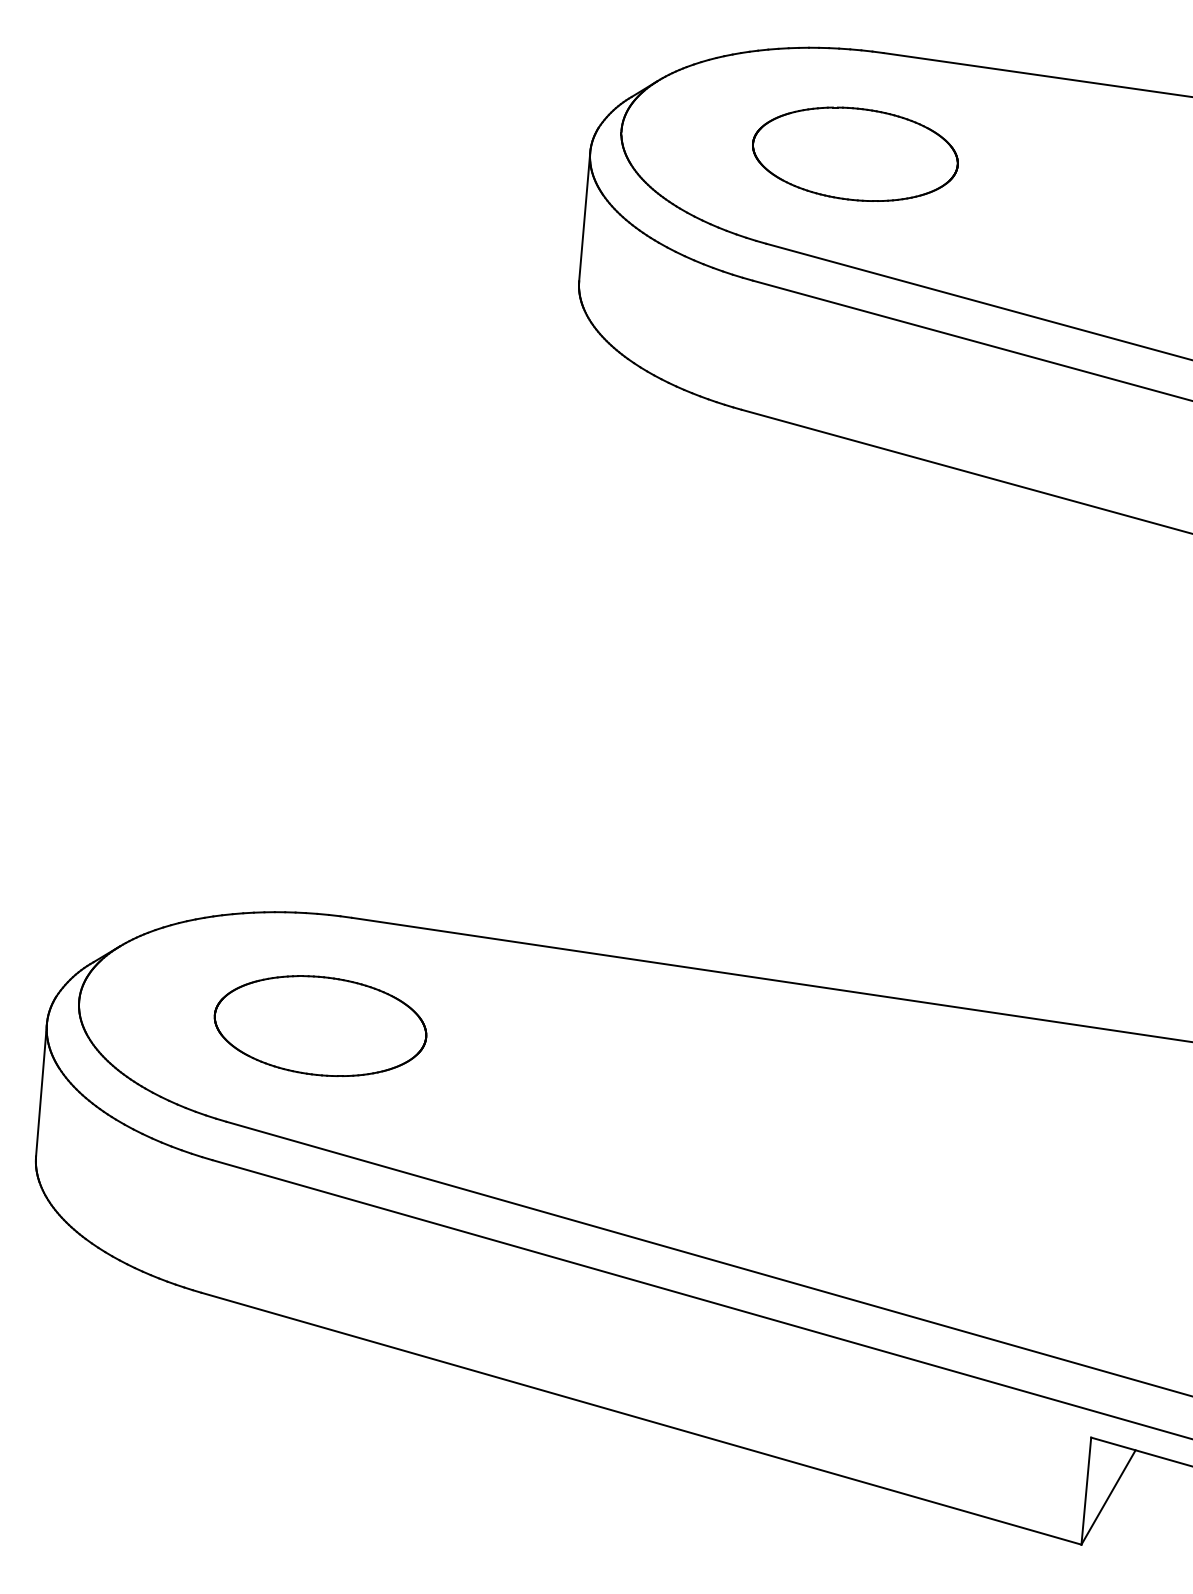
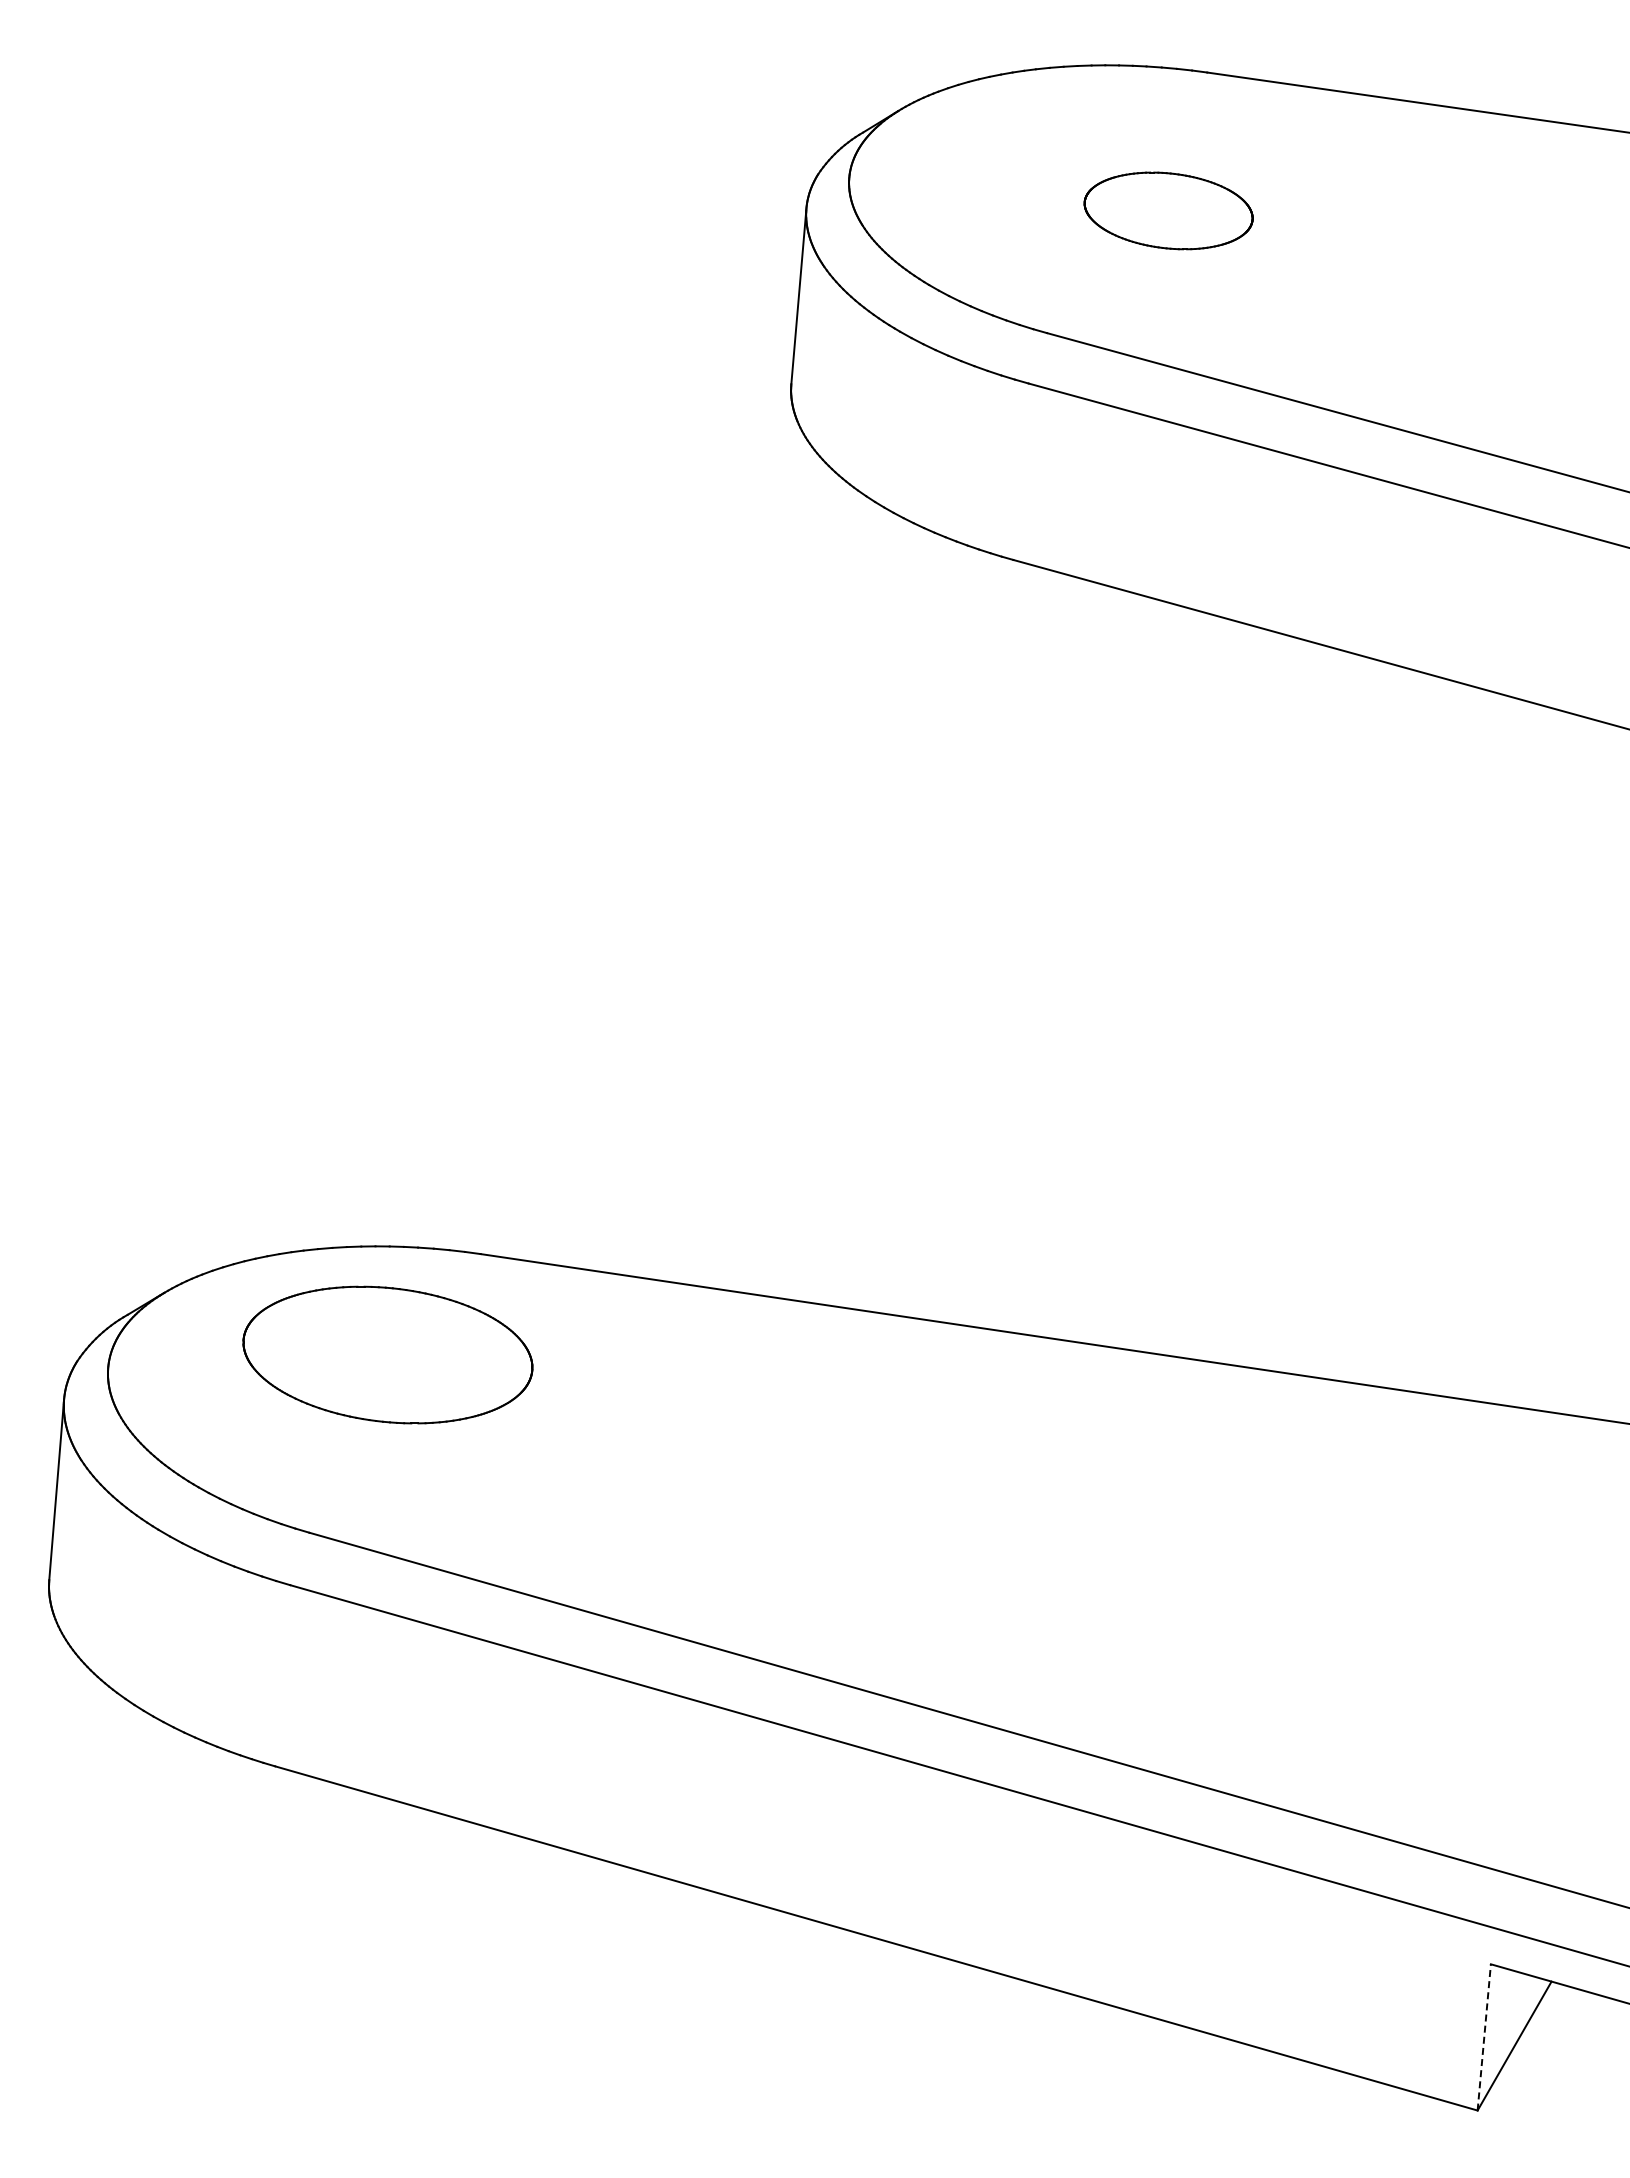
part: (855, 154) -> (1168, 210), size x0.6
part: (320, 1025) -> (387, 1354), moved
line: (1086, 1490) -> (1484, 2036), solid -> dashed

